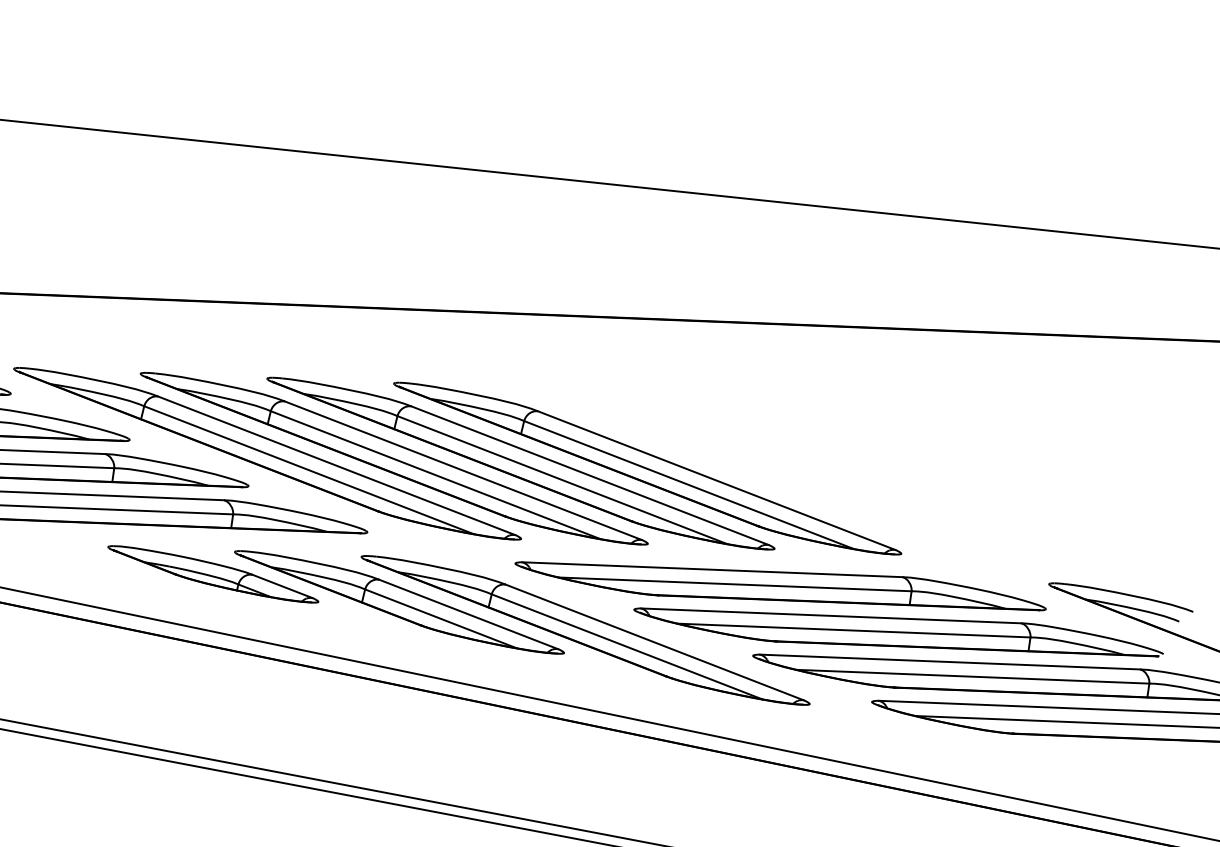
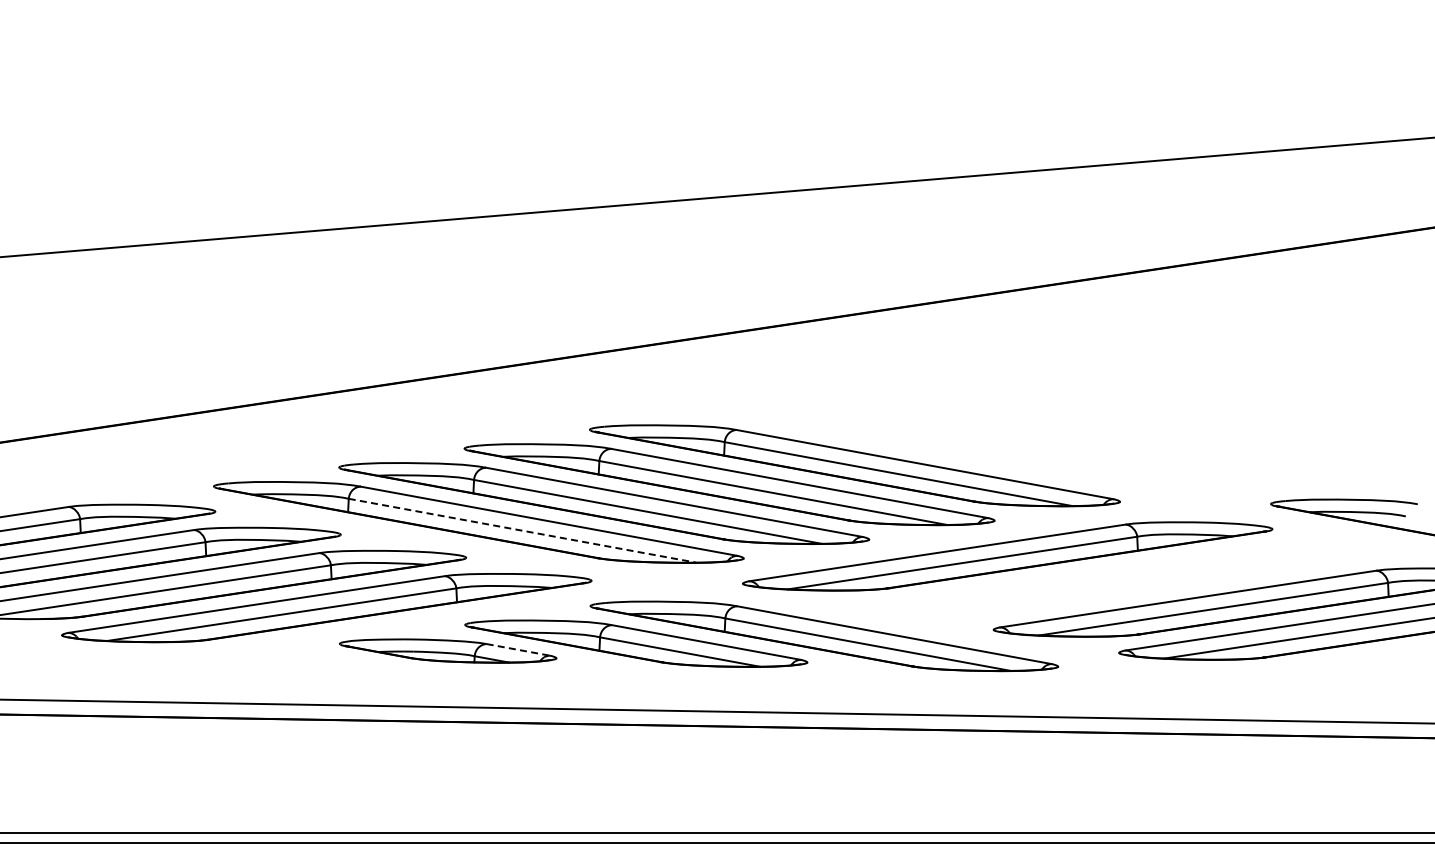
line: (308, 469) -> (522, 530), solid -> dashed
line: (282, 586) -> (518, 649), solid -> dashed
part: (897, 632) -> (1131, 579), removed

